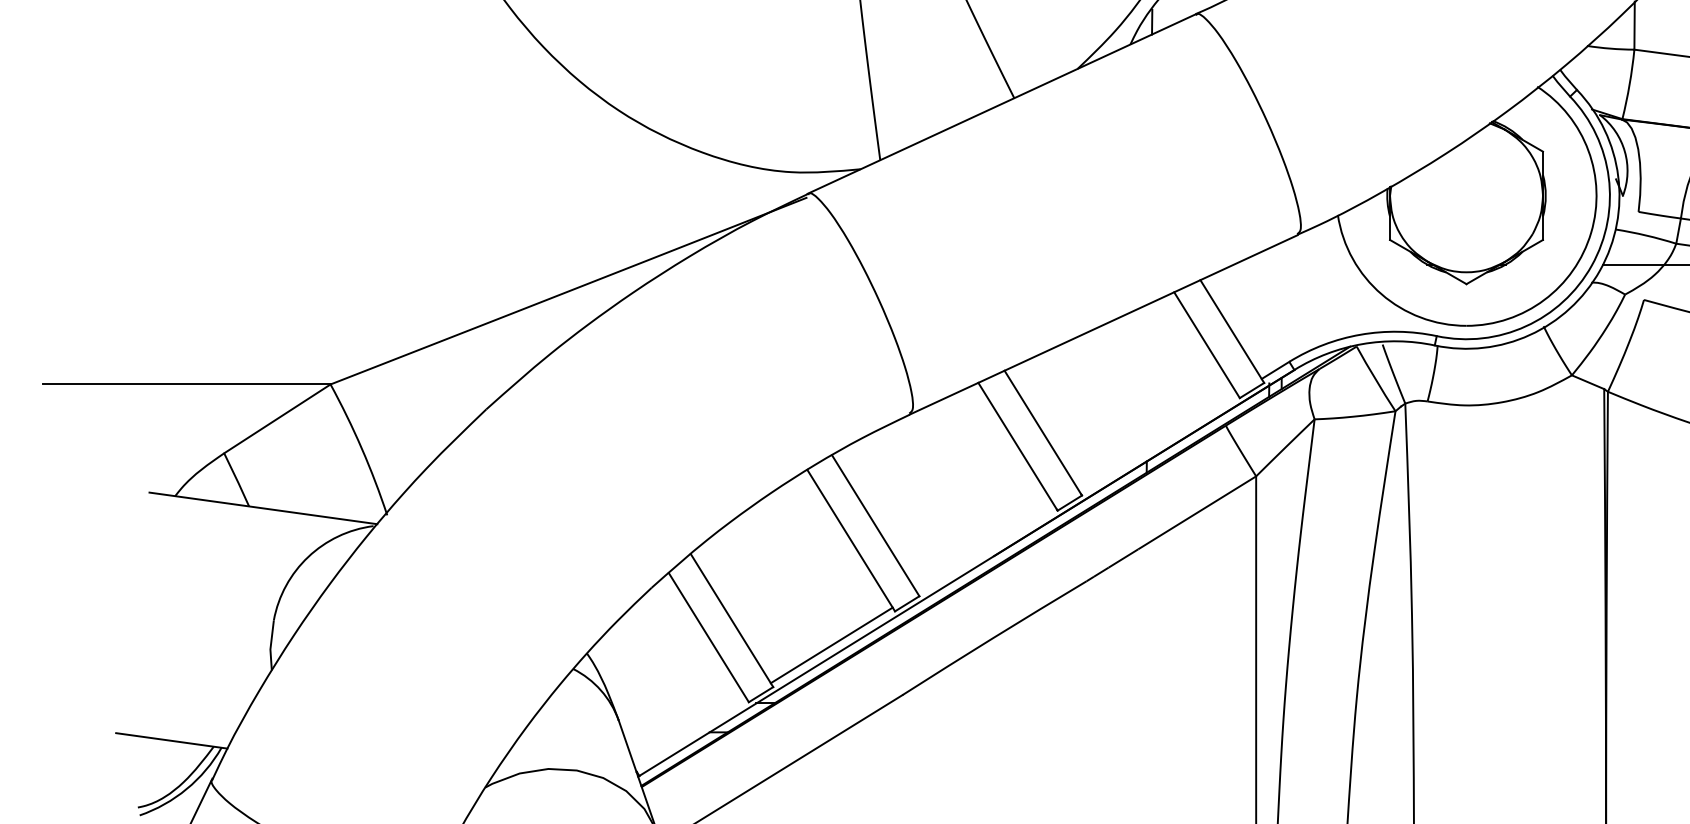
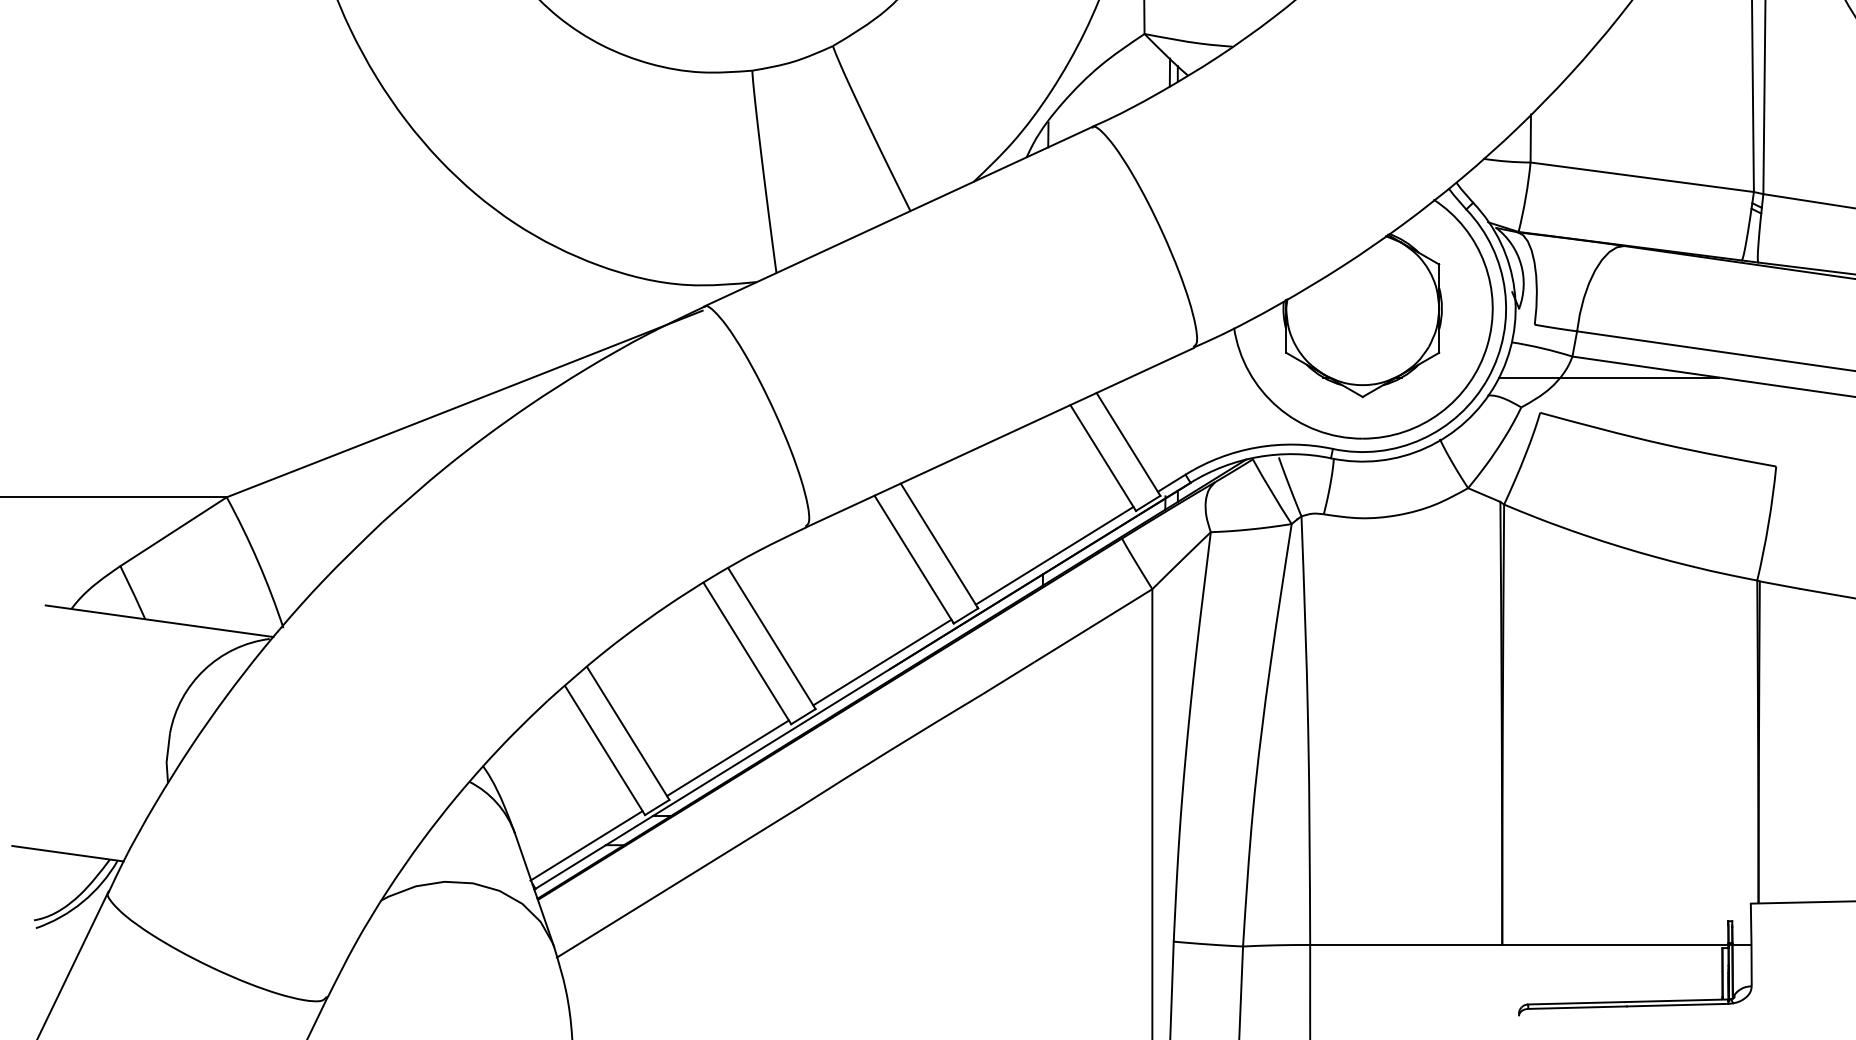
line: (1158, 442) -> (1054, 555), added
line: (986, 549) -> (882, 662), added
line: (690, 732) -> (586, 845), added

